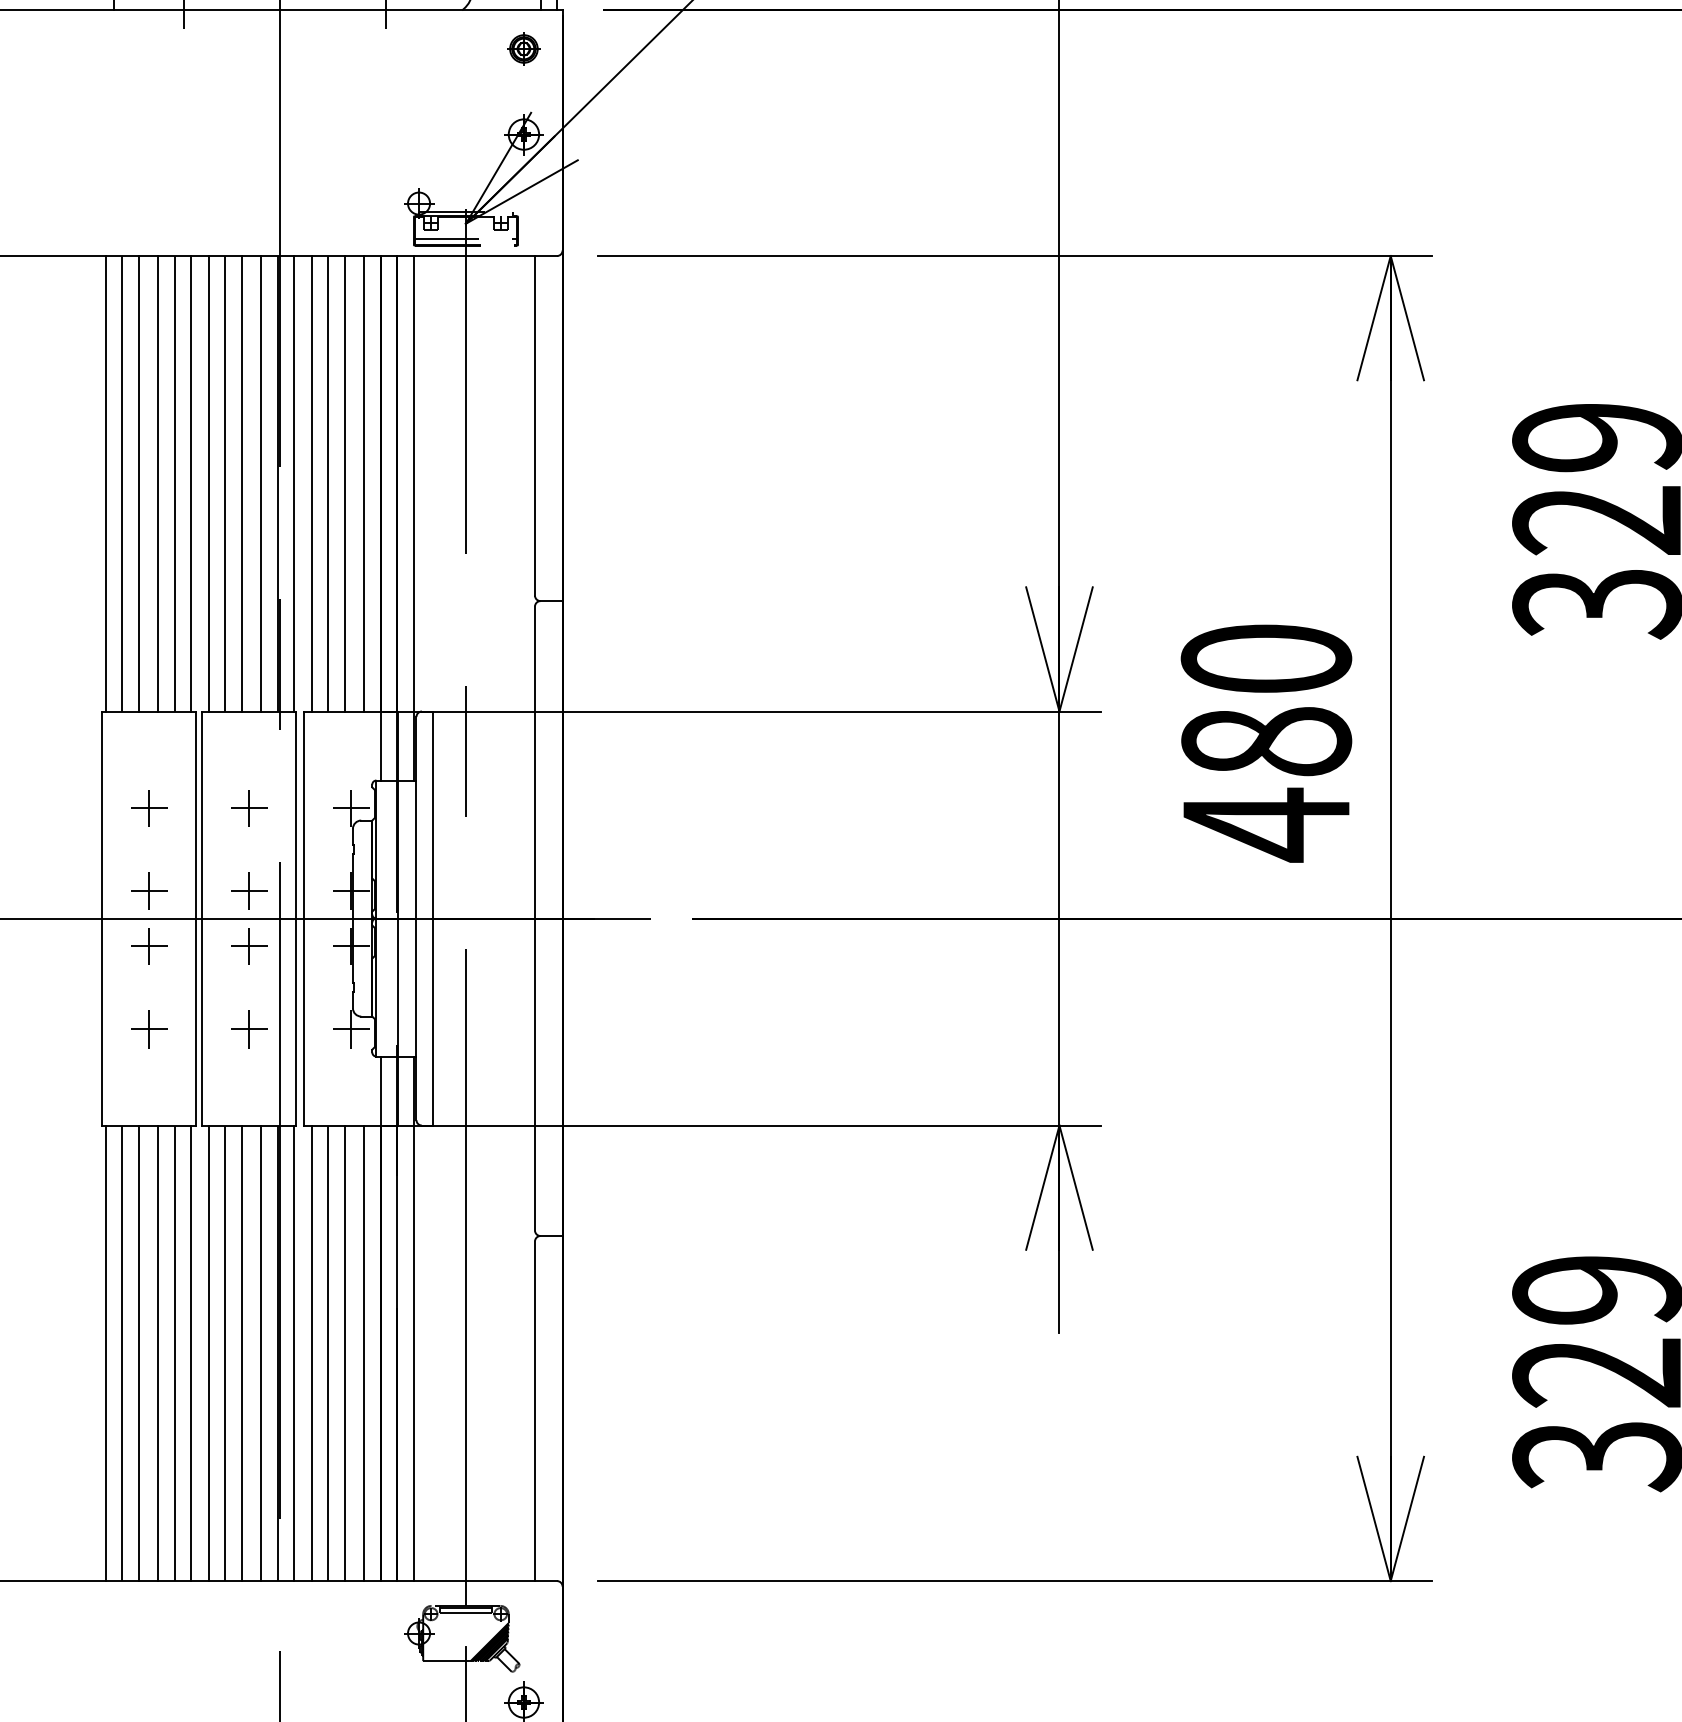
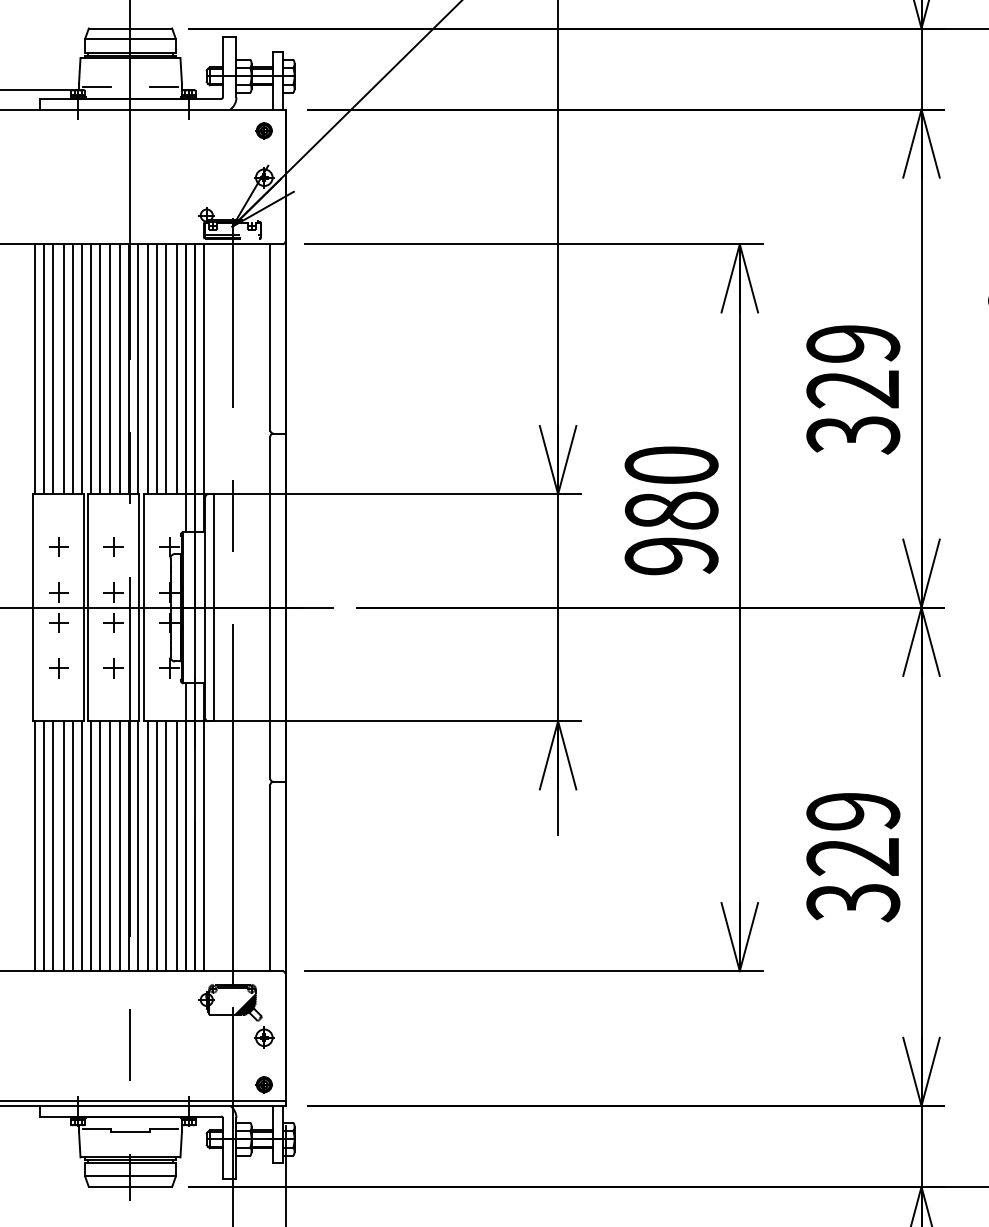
text: (1266, 825) -> (671, 556), 480 -> 980

